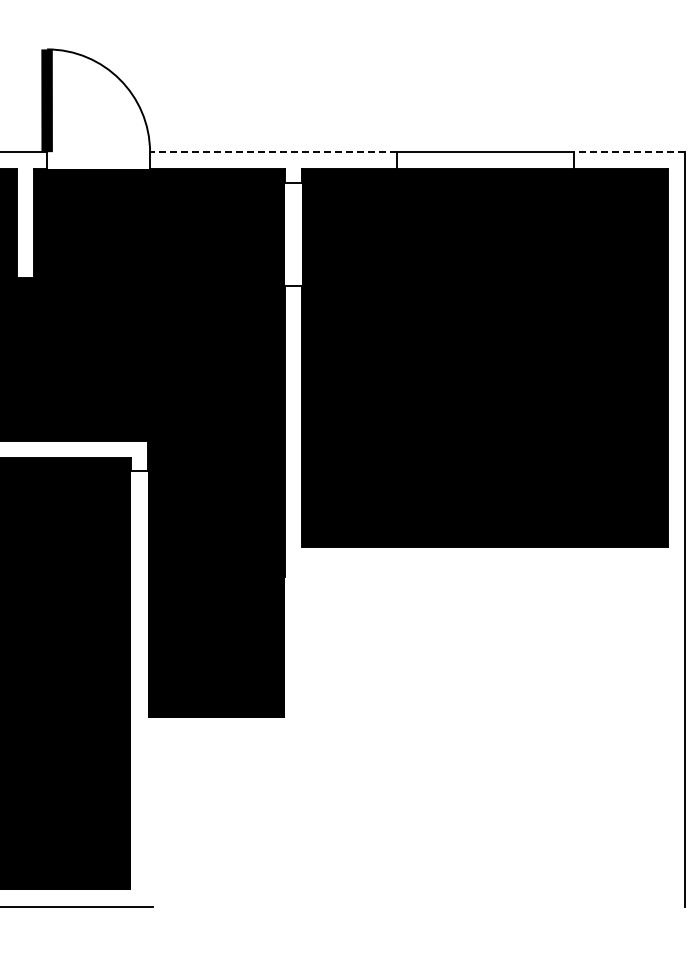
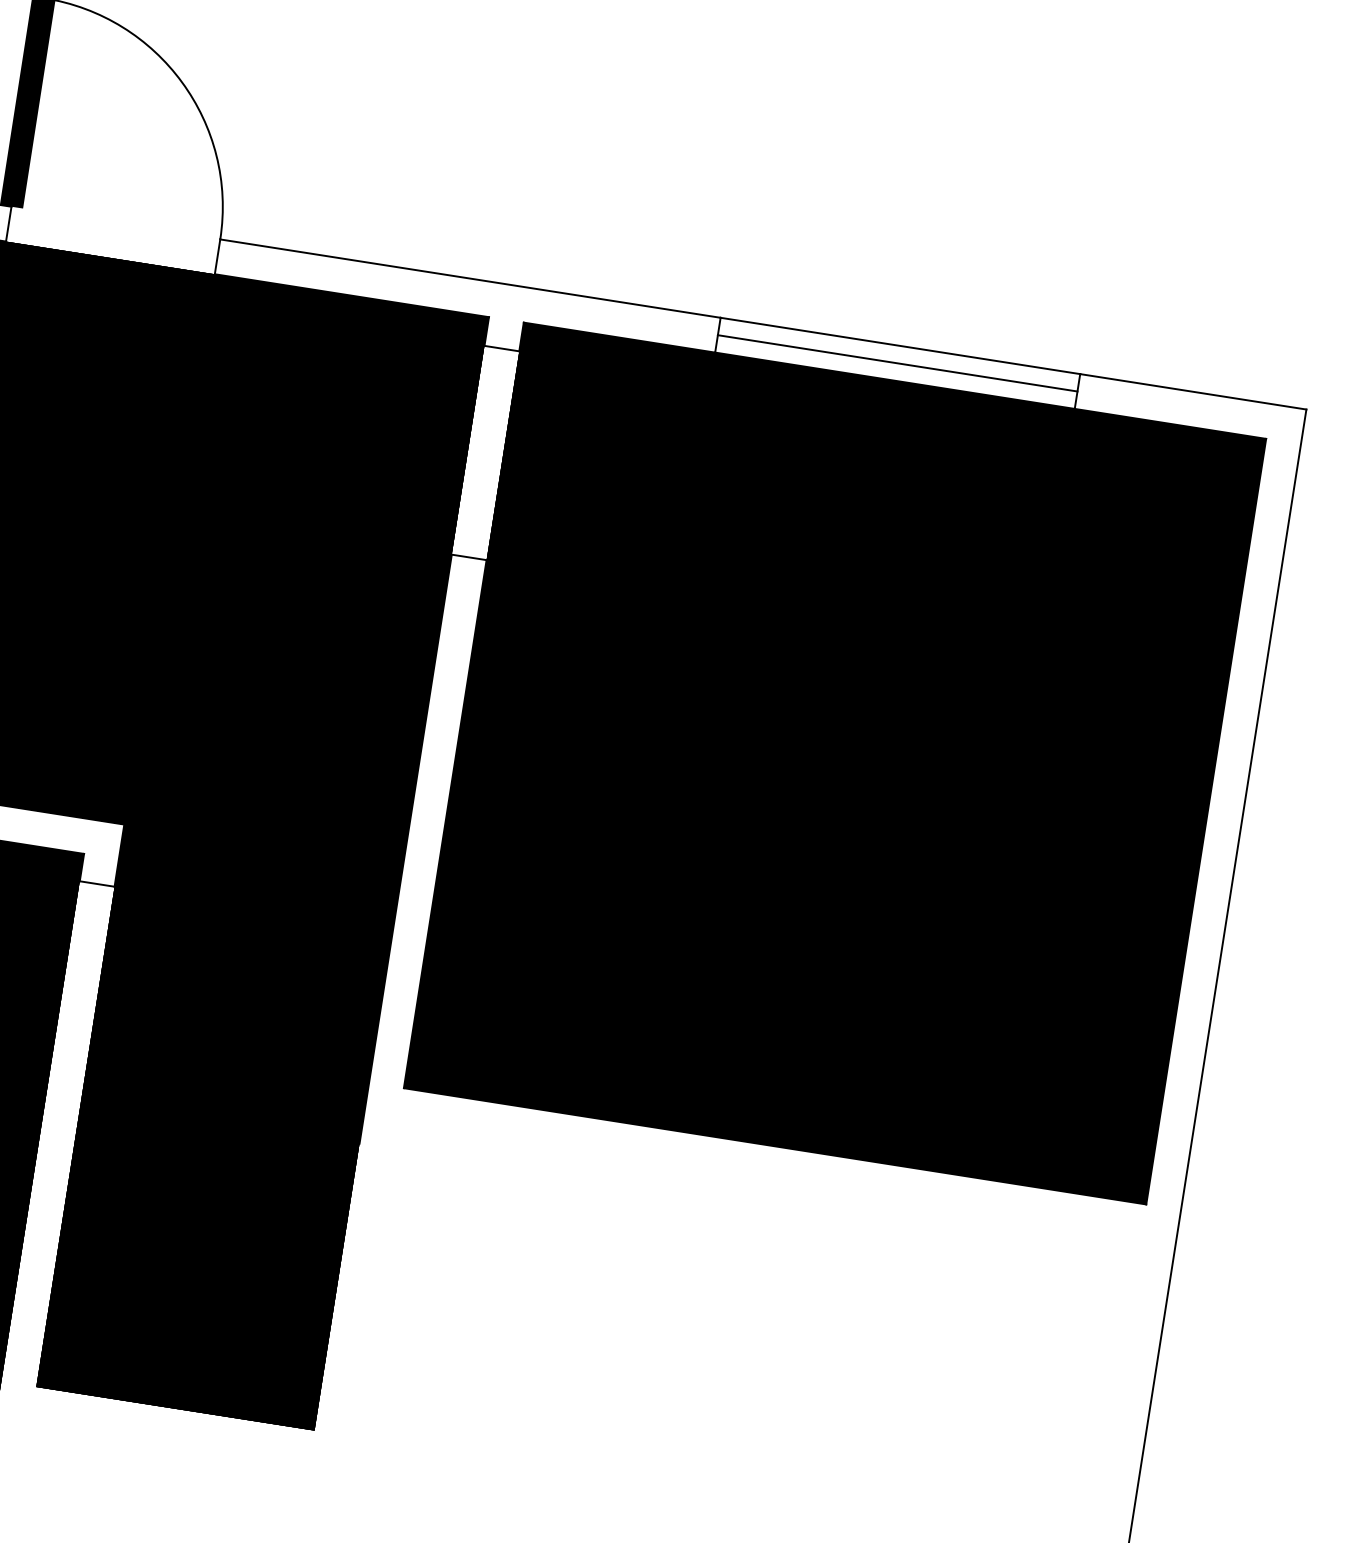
line: (272, 152) -> (468, 279), dashed -> solid
line: (629, 152) -> (1193, 392), dashed -> solid
line: (484, 160) -> (896, 362), added

